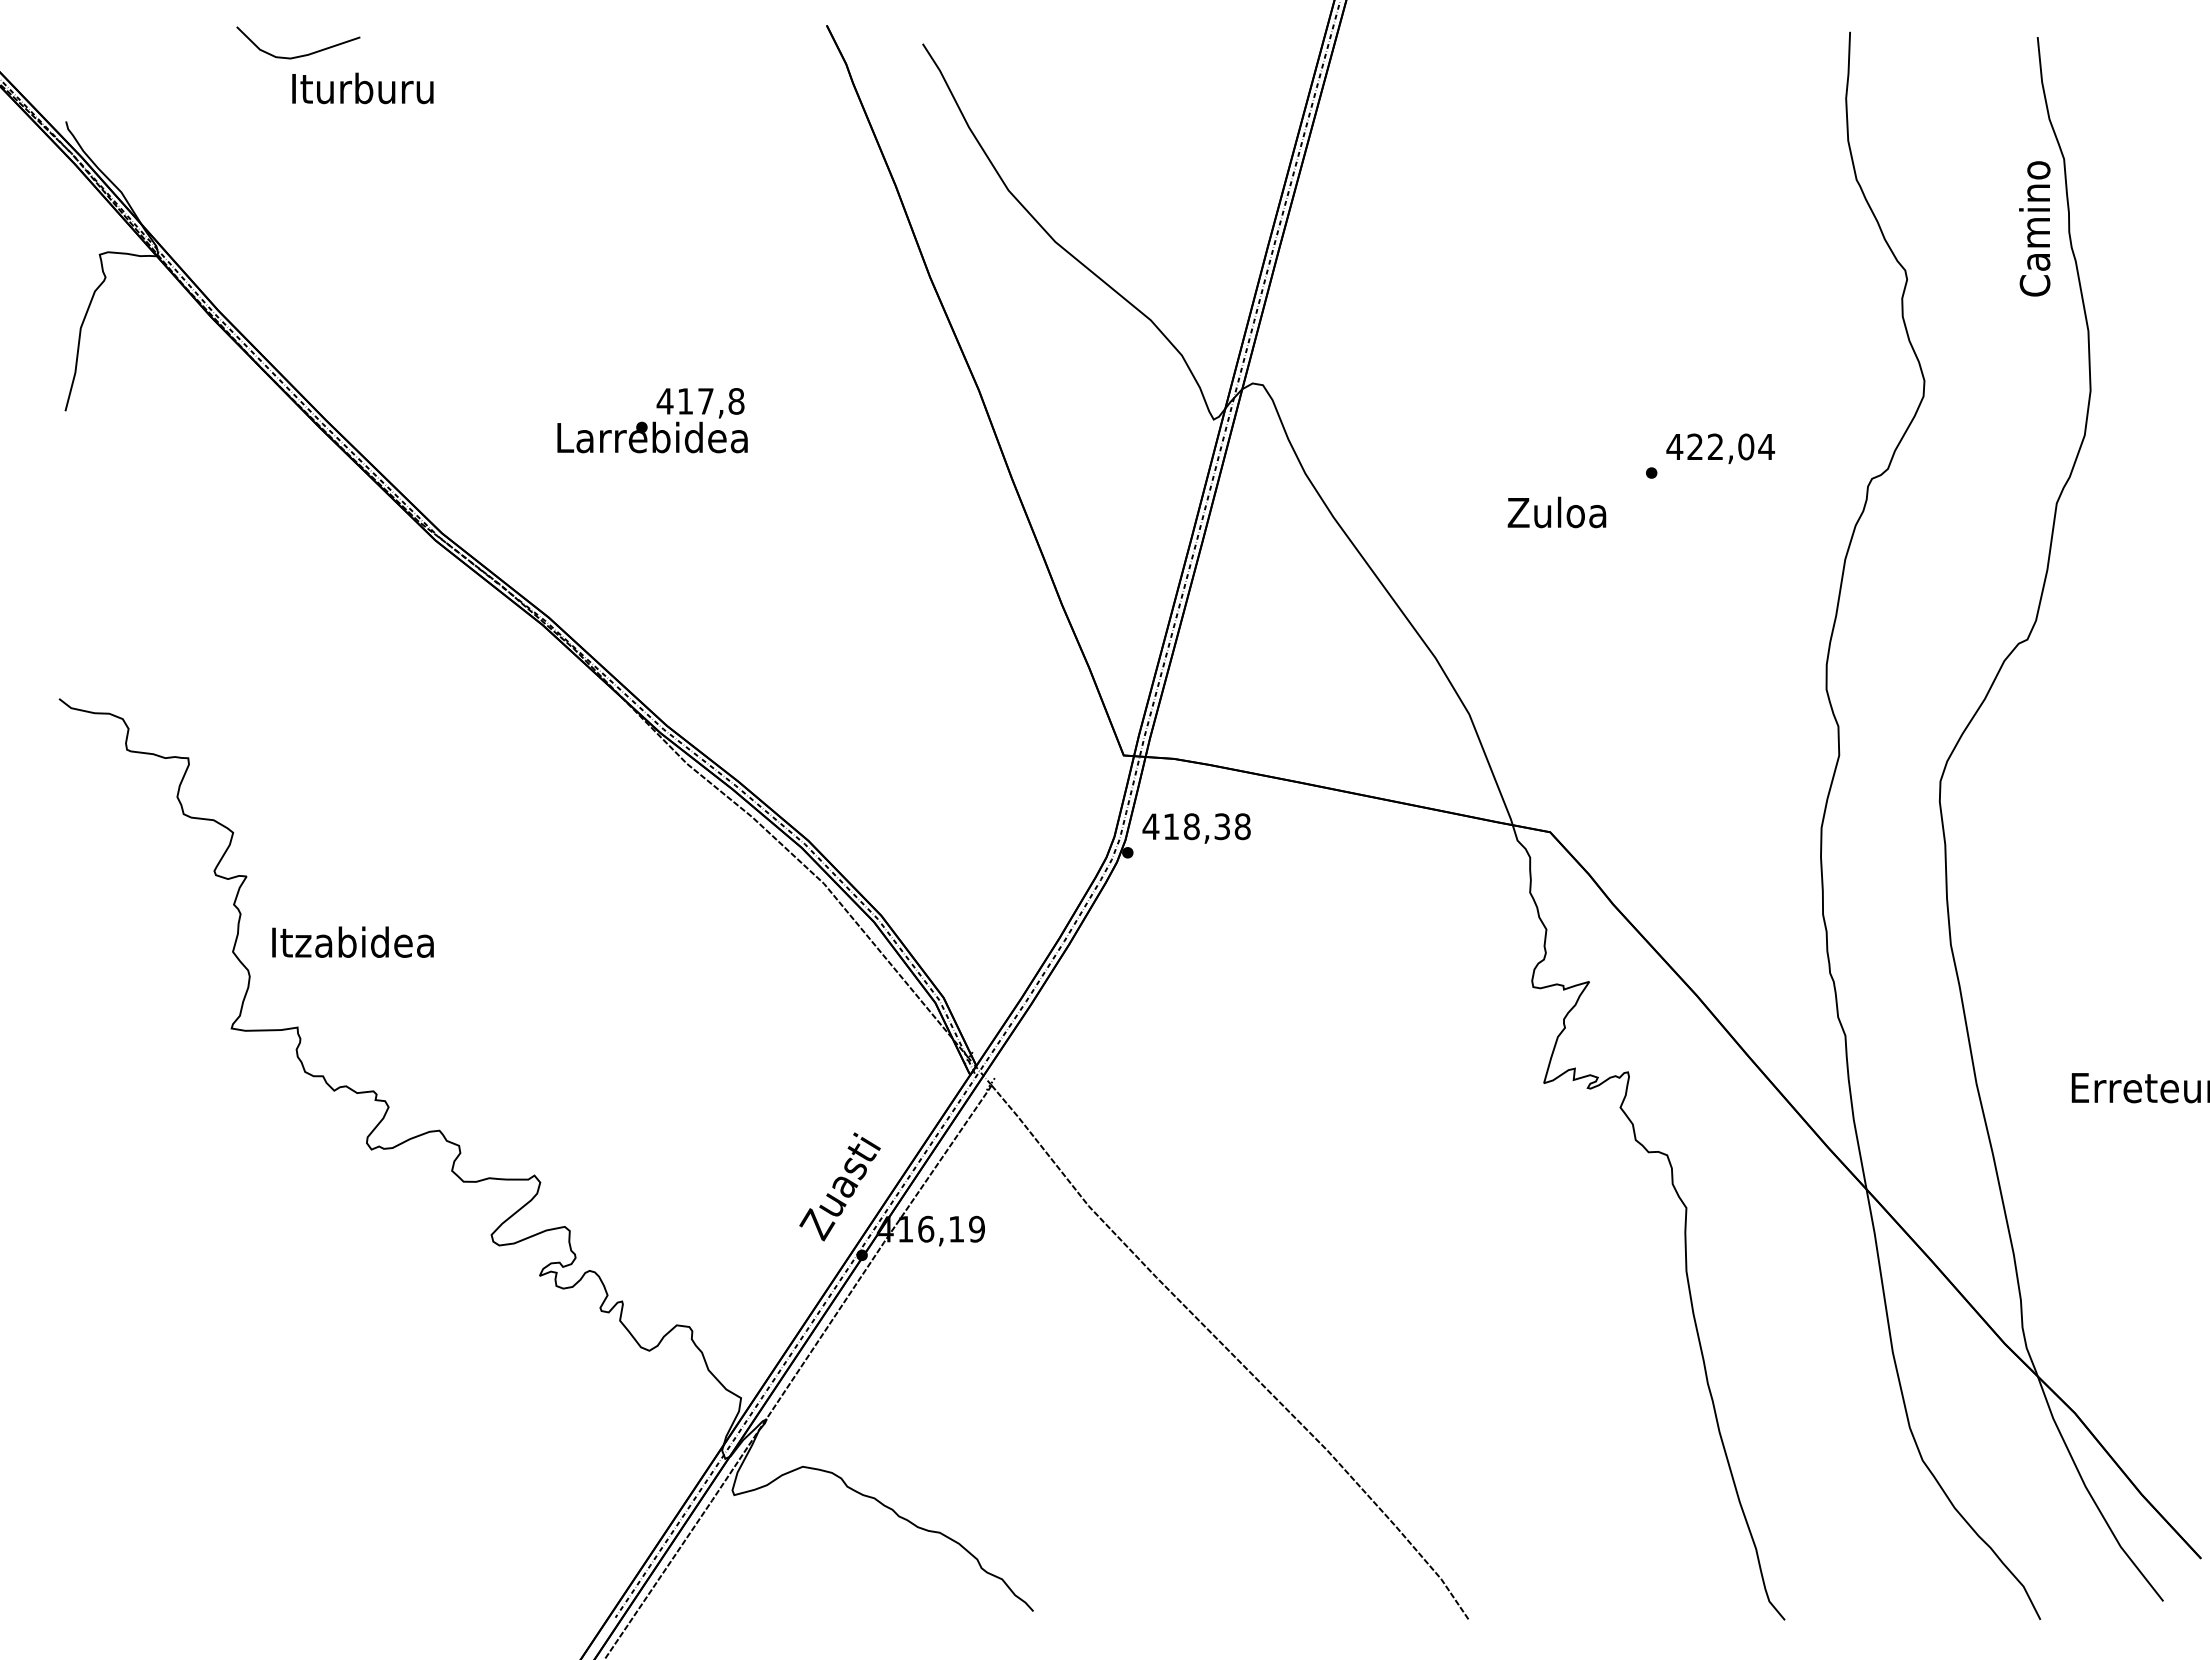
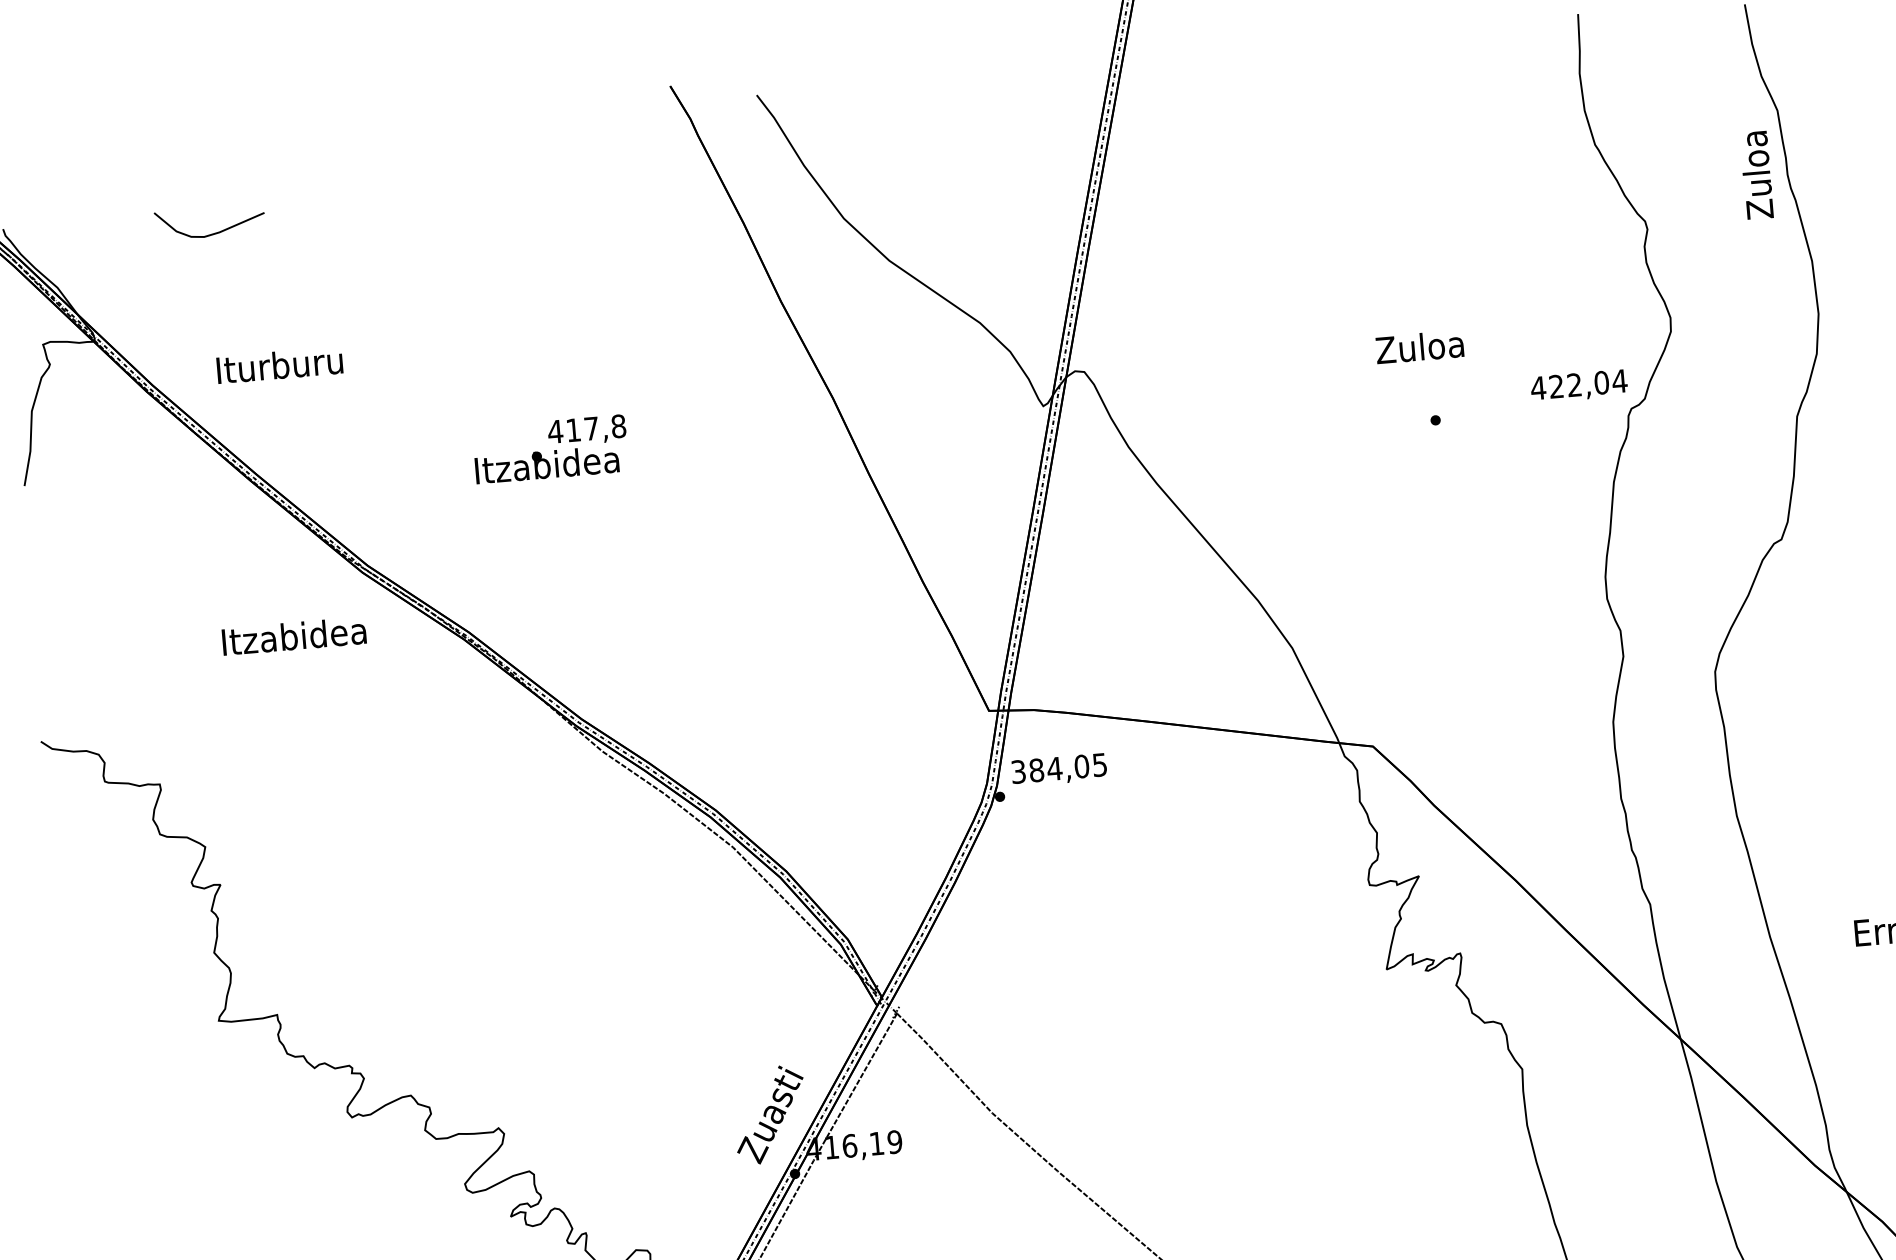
curve: (303, 54) -> (215, 232), moved
text: (362, 88) -> (279, 365), moved
text: (2034, 228) -> (1756, 174), Camino -> Zuloa
text: (652, 437) -> (547, 464), Larrebidea -> Itzabidea
text: (1720, 448) -> (1579, 386), moved
text: (1556, 512) -> (1419, 347), moved
text: (1196, 826) -> (1058, 768), 418,38 -> 384,05
text: (352, 941) -> (293, 635), moved

